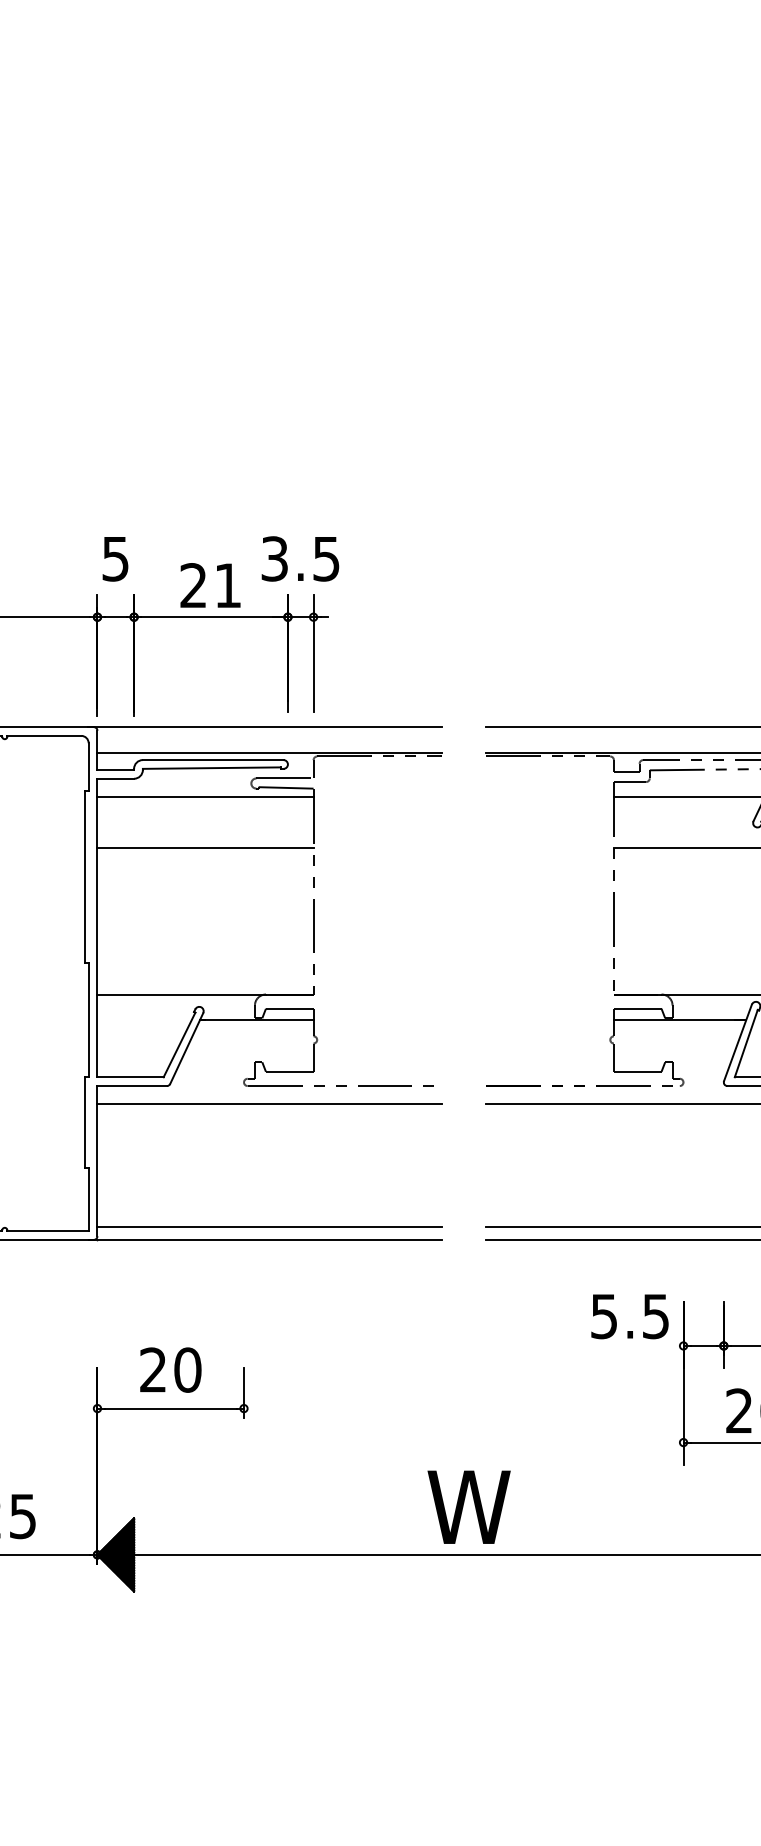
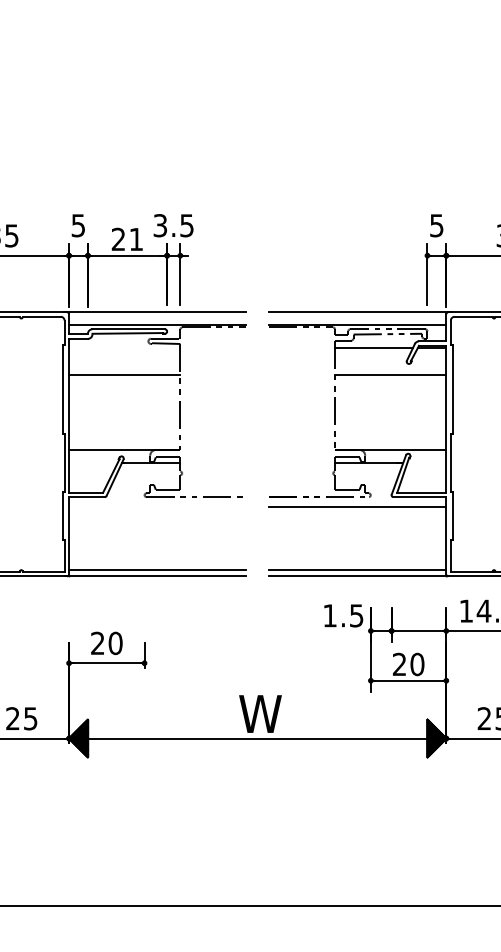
line: (205, 797) -> (124, 348), removed
line: (269, 1104) -> (157, 506), removed
text: (603, 1315) -> (329, 615), 5.5 -> 1.5

